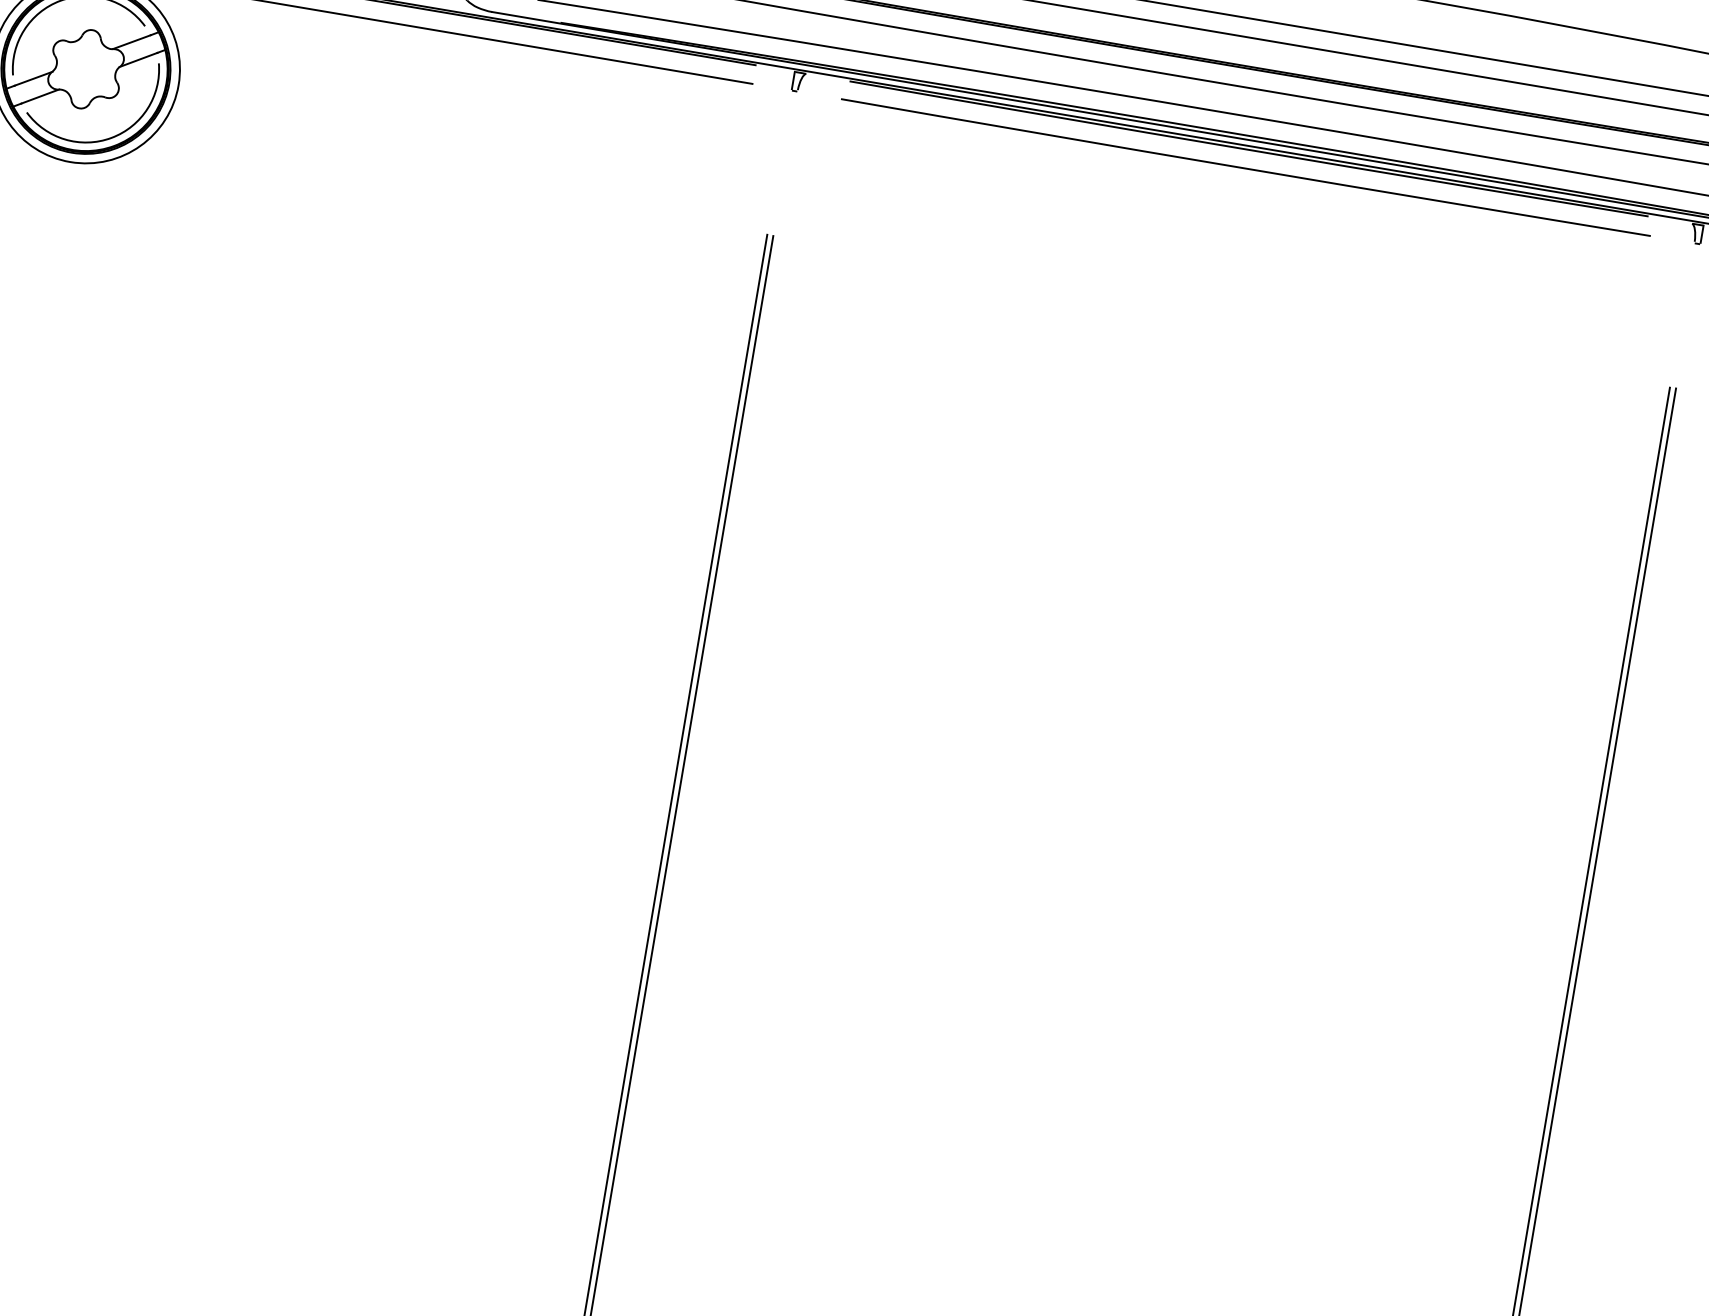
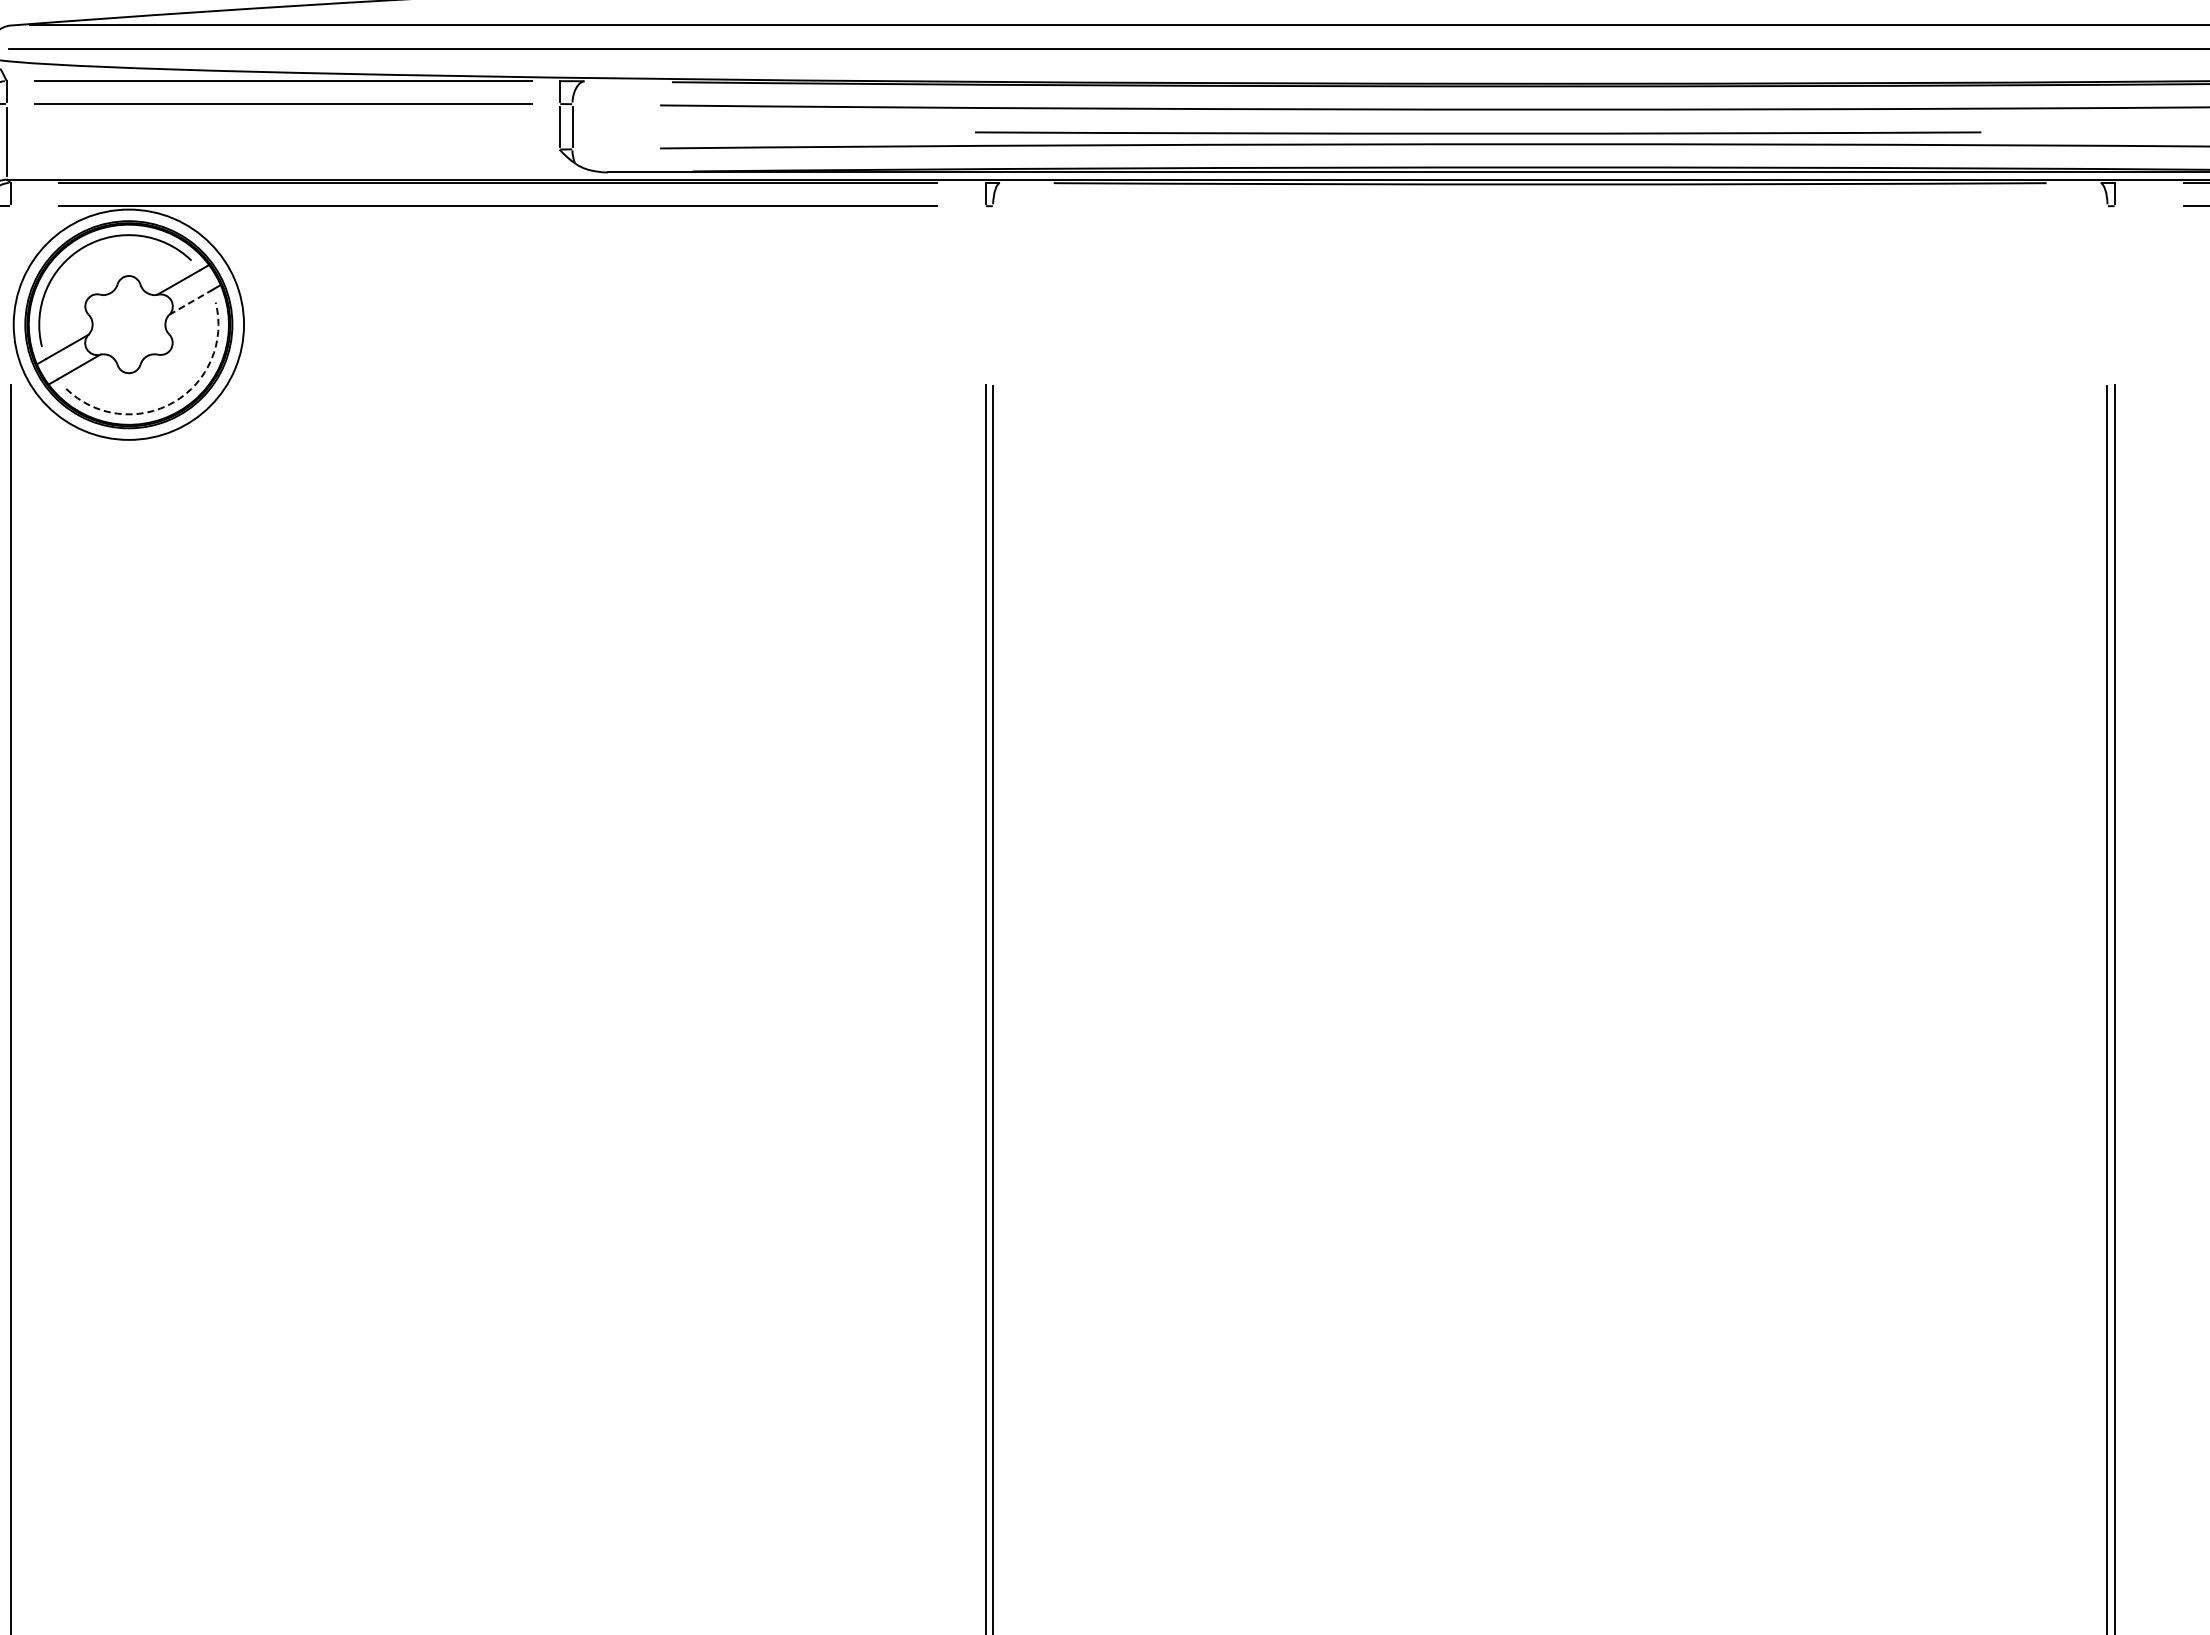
line: (138, 59) -> (190, 302), solid -> dashed
arc: (111, 138) -> (173, 402), solid -> dashed
line: (1246, 167) -> (1478, 132), moved

